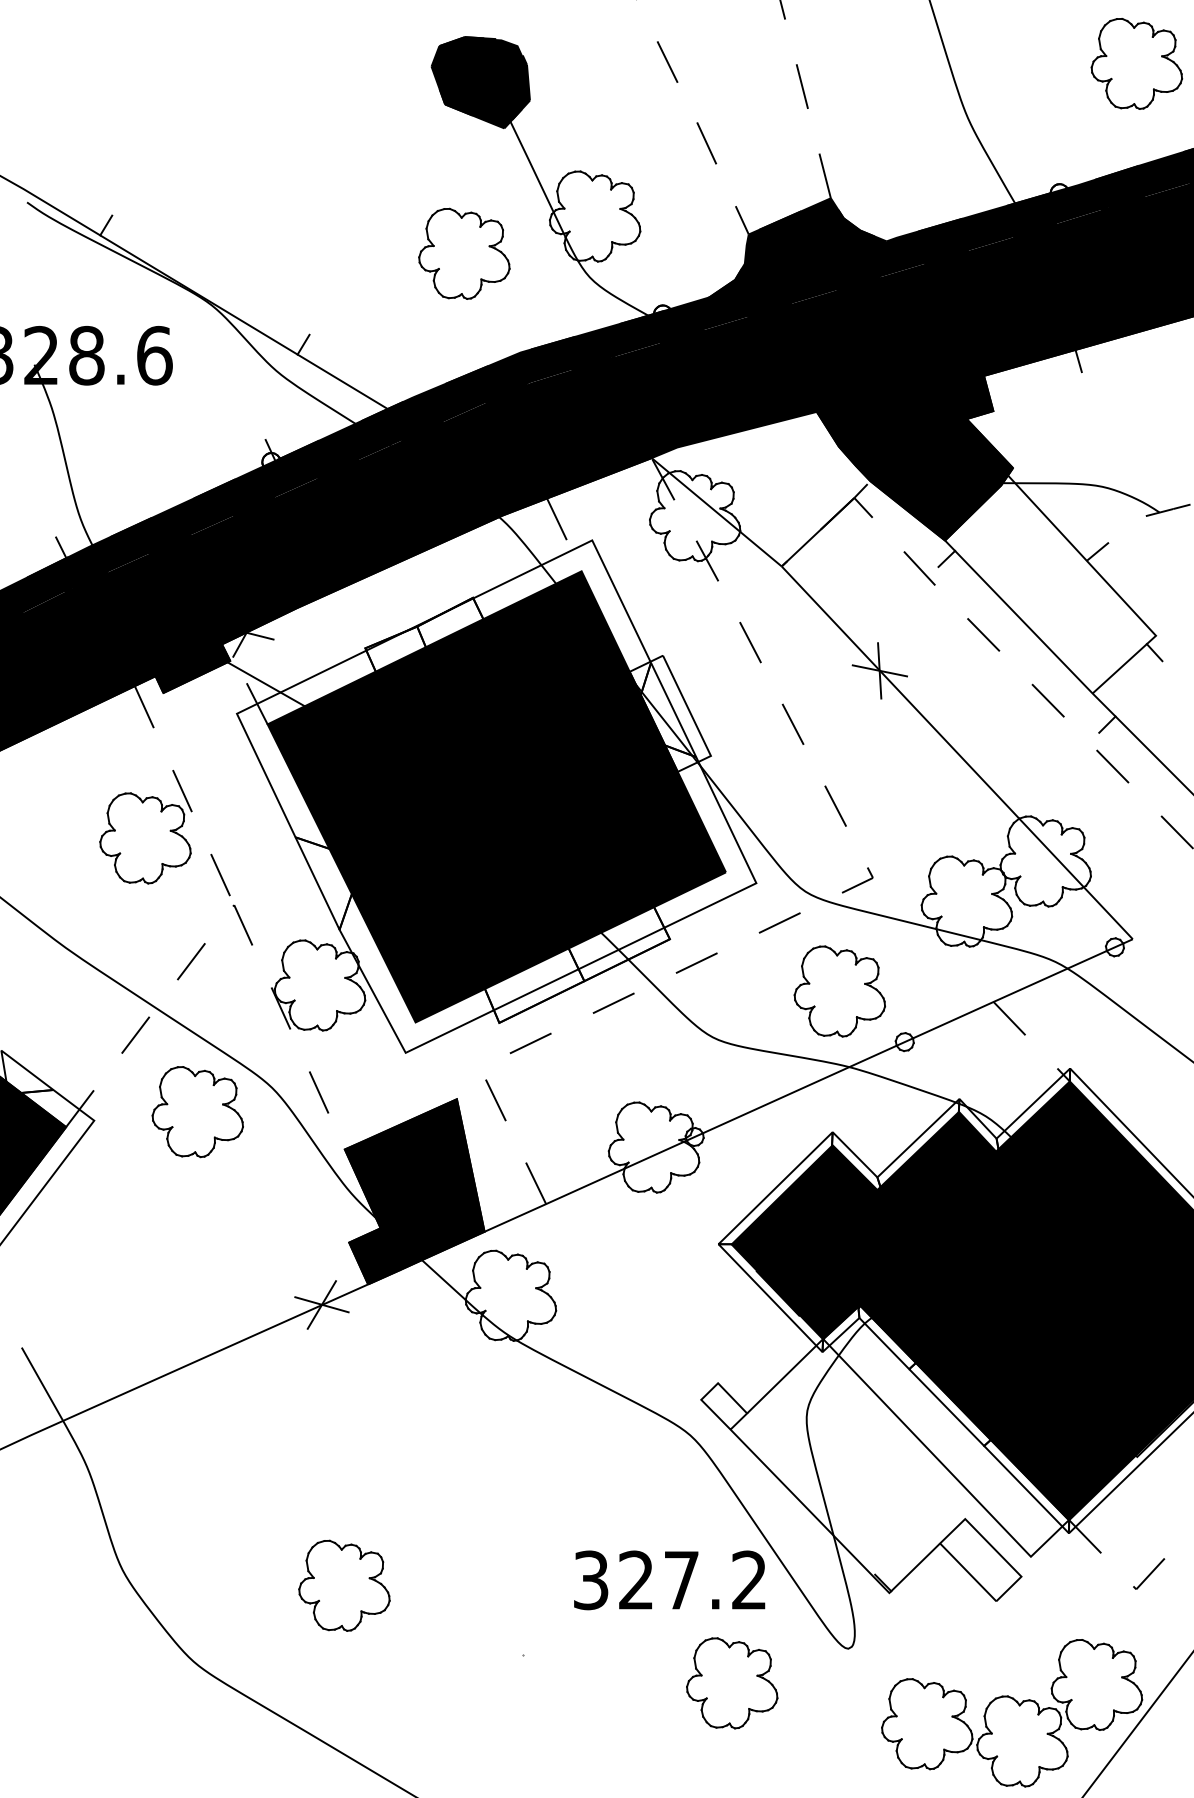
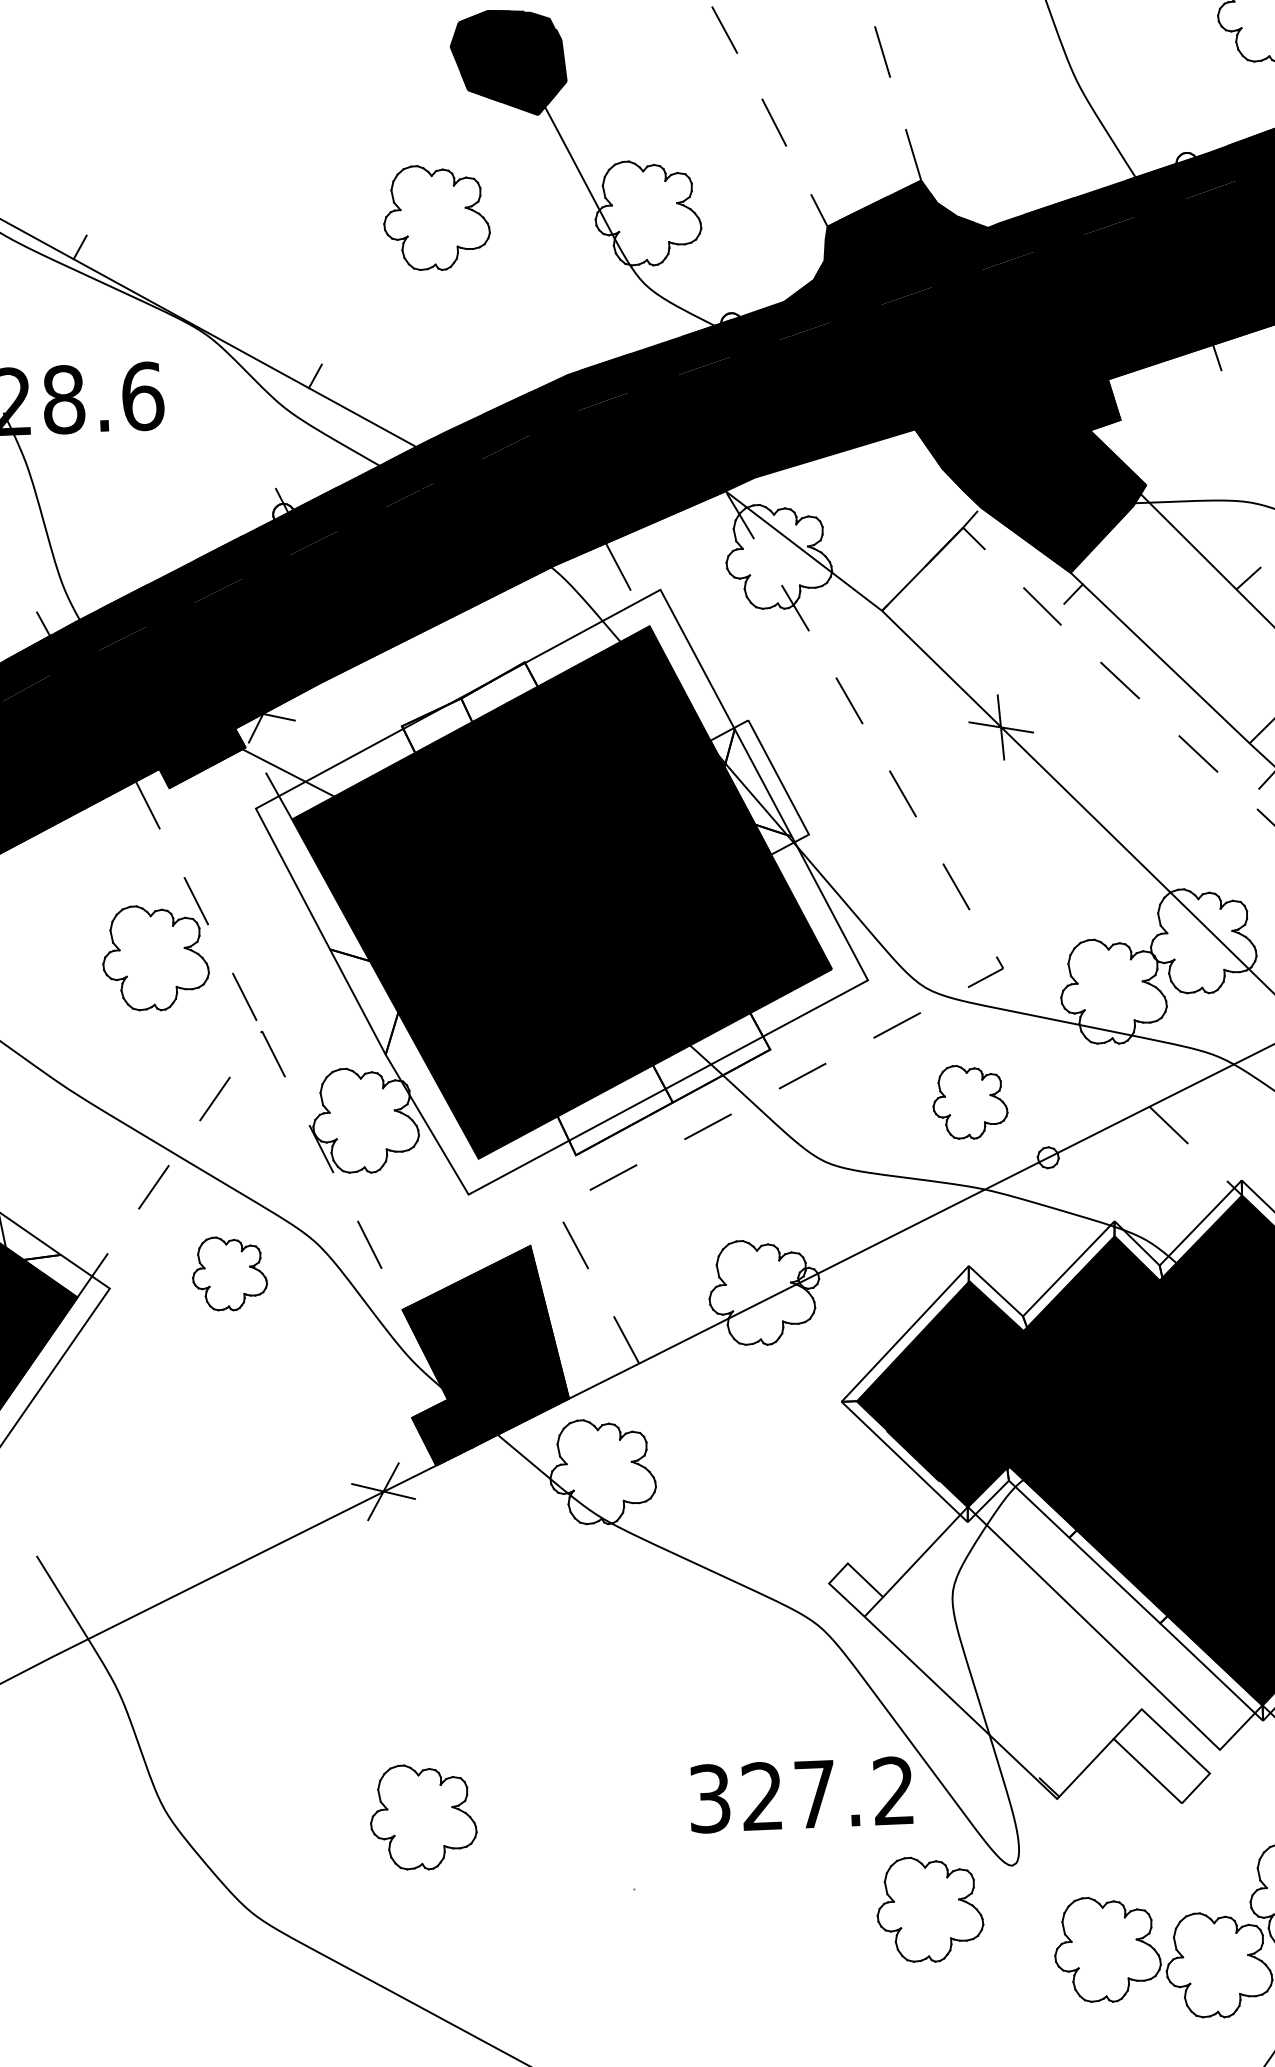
part: (464, 253) -> (436, 217), moved
part: (839, 991) -> (969, 1102), size x0.7
part: (197, 1112) -> (229, 1274), size x0.7
part: (732, 1683) -> (930, 1909), moved

